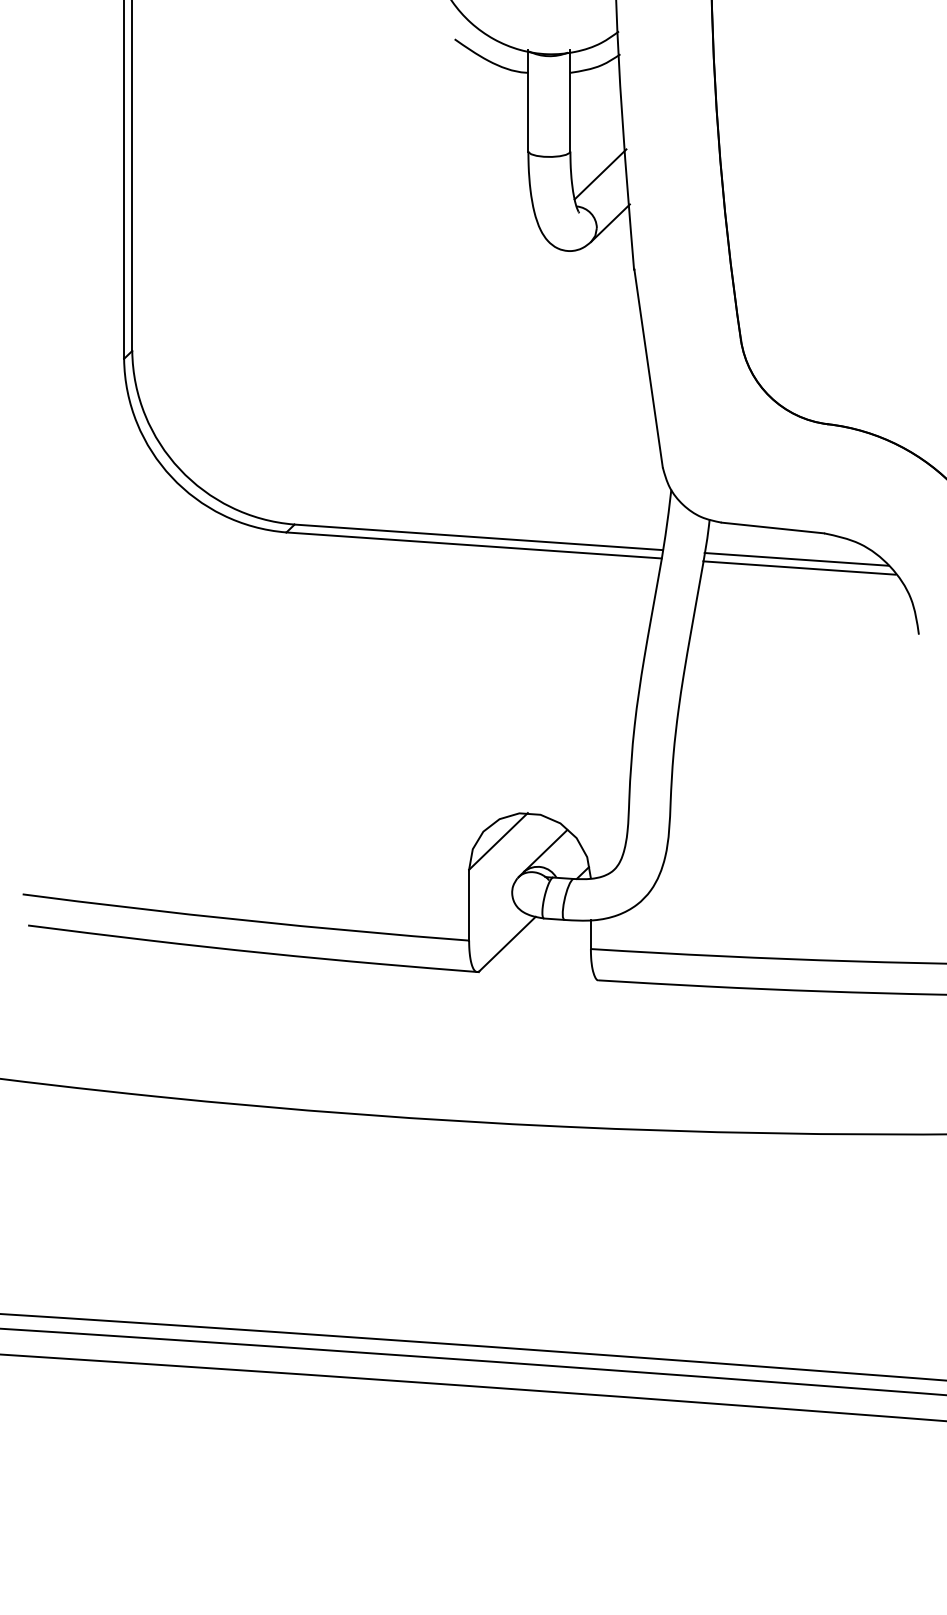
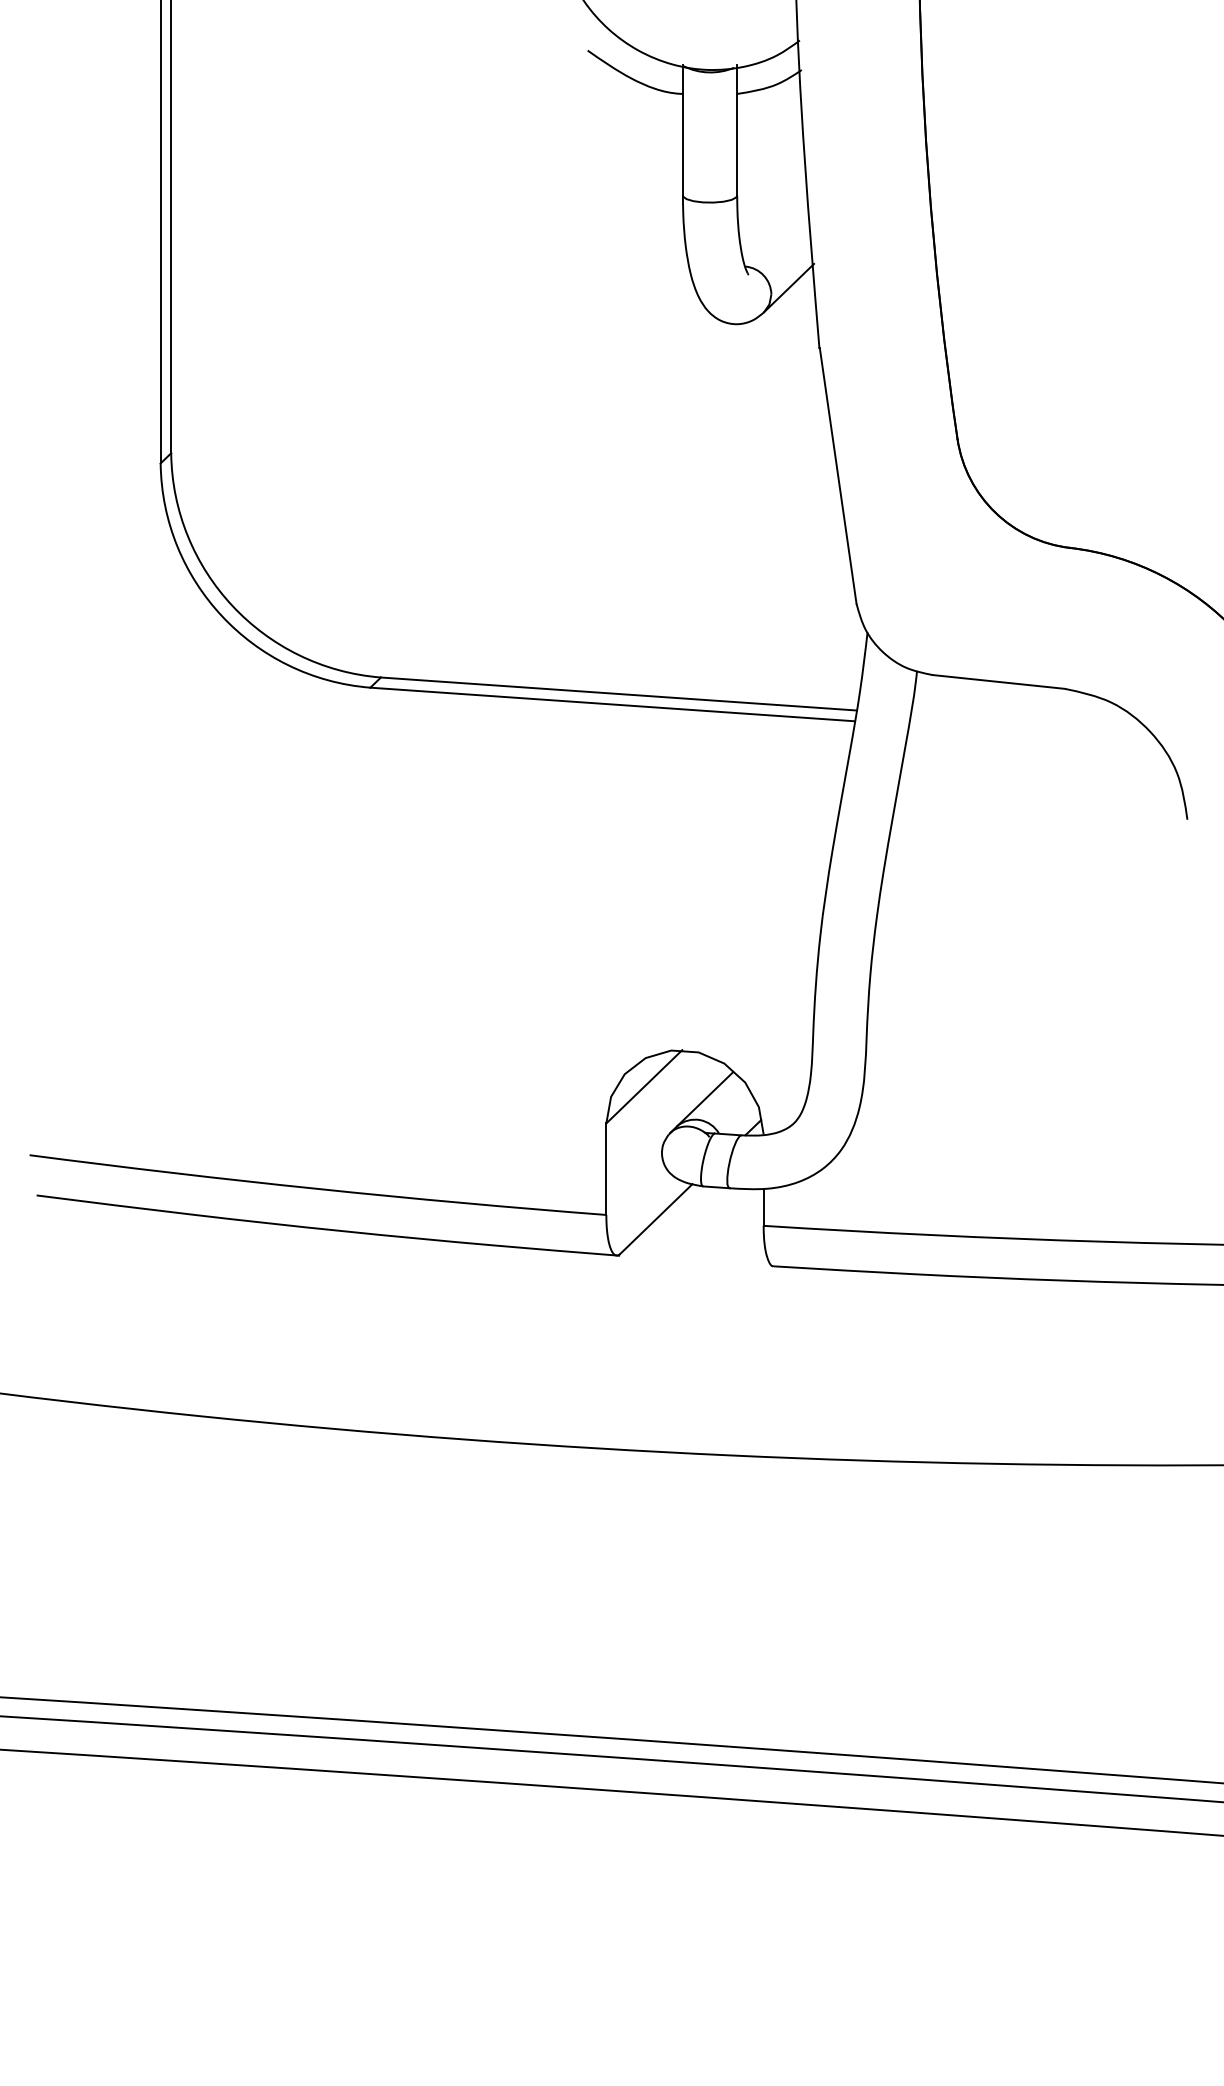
line: (600, 173) -> (775, 224), removed
line: (796, 559) -> (1029, 722), removed
line: (799, 567) -> (1032, 733), removed

